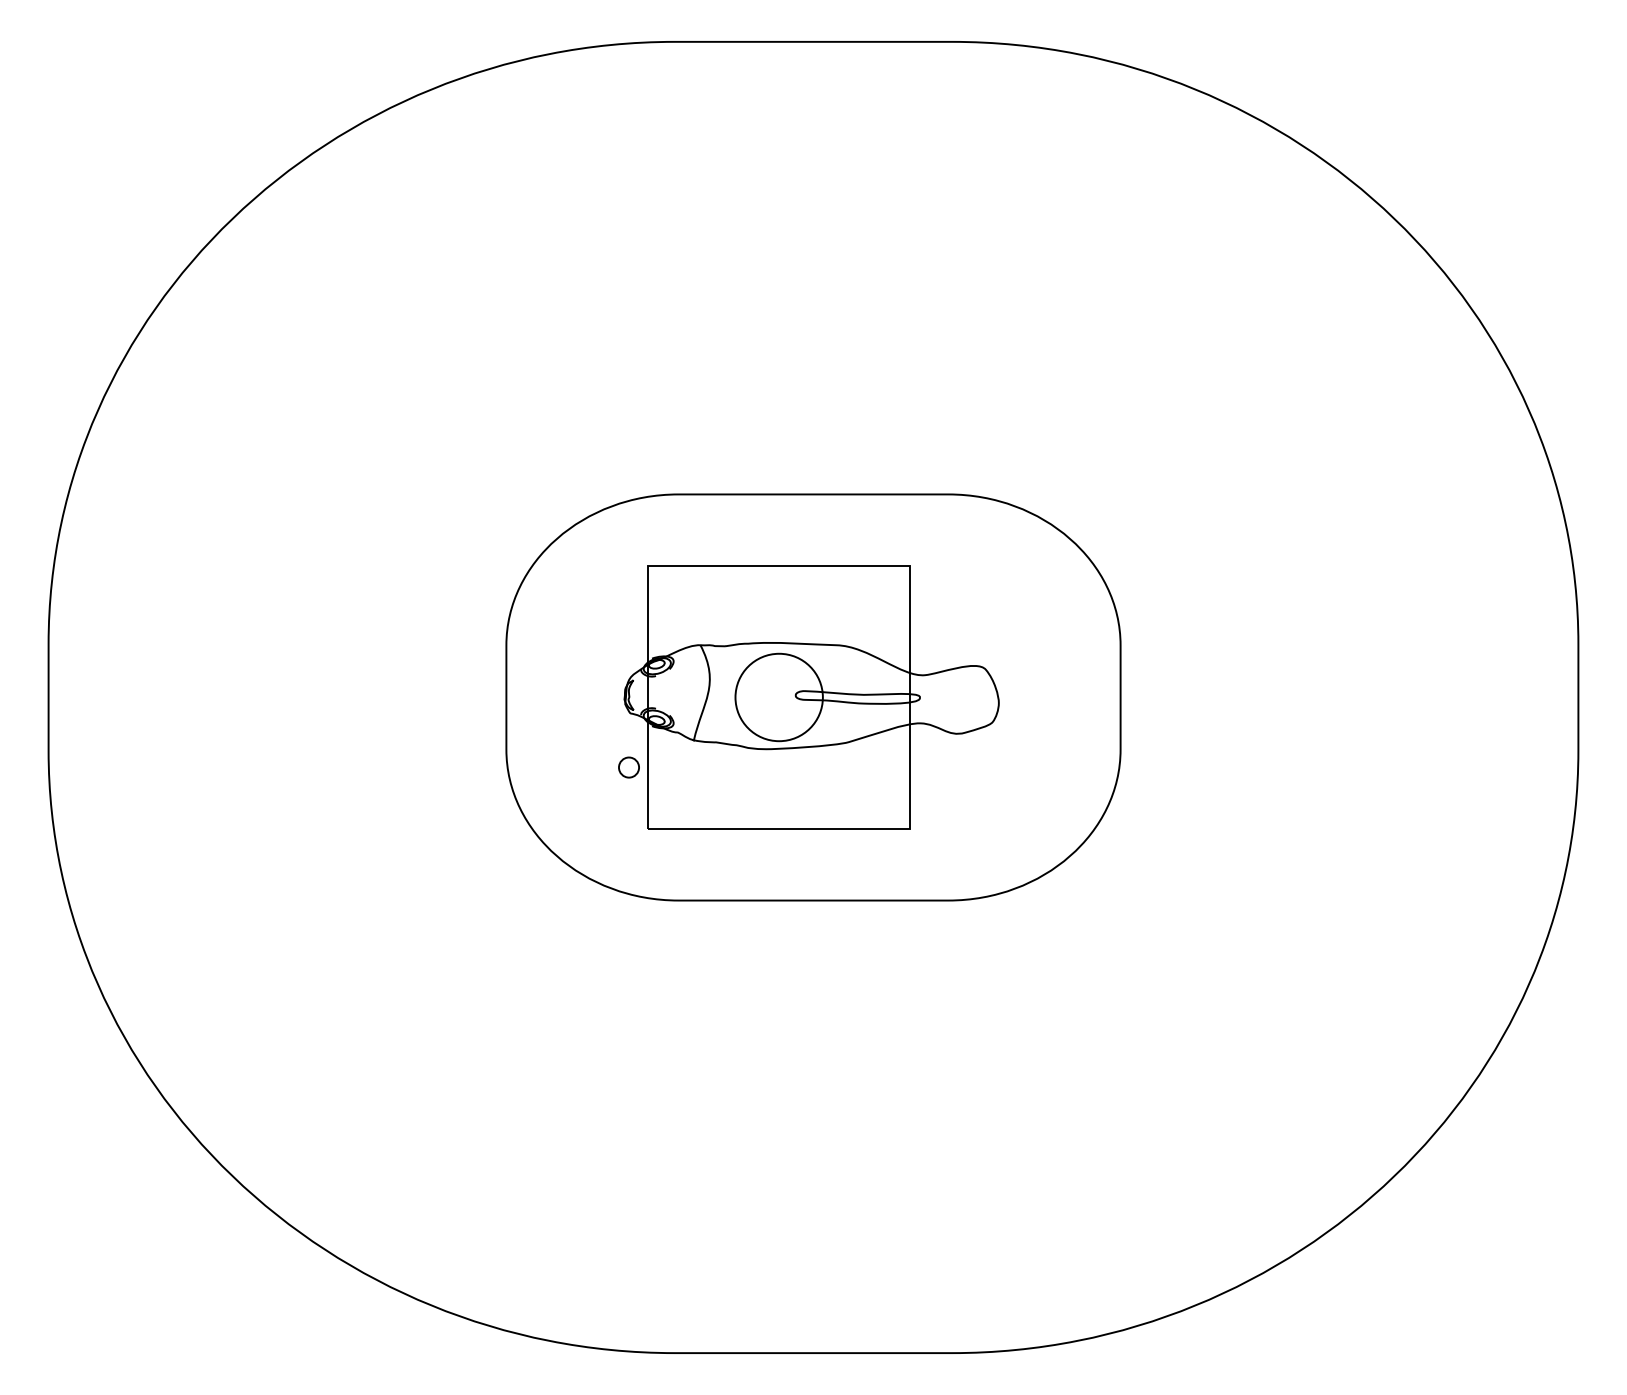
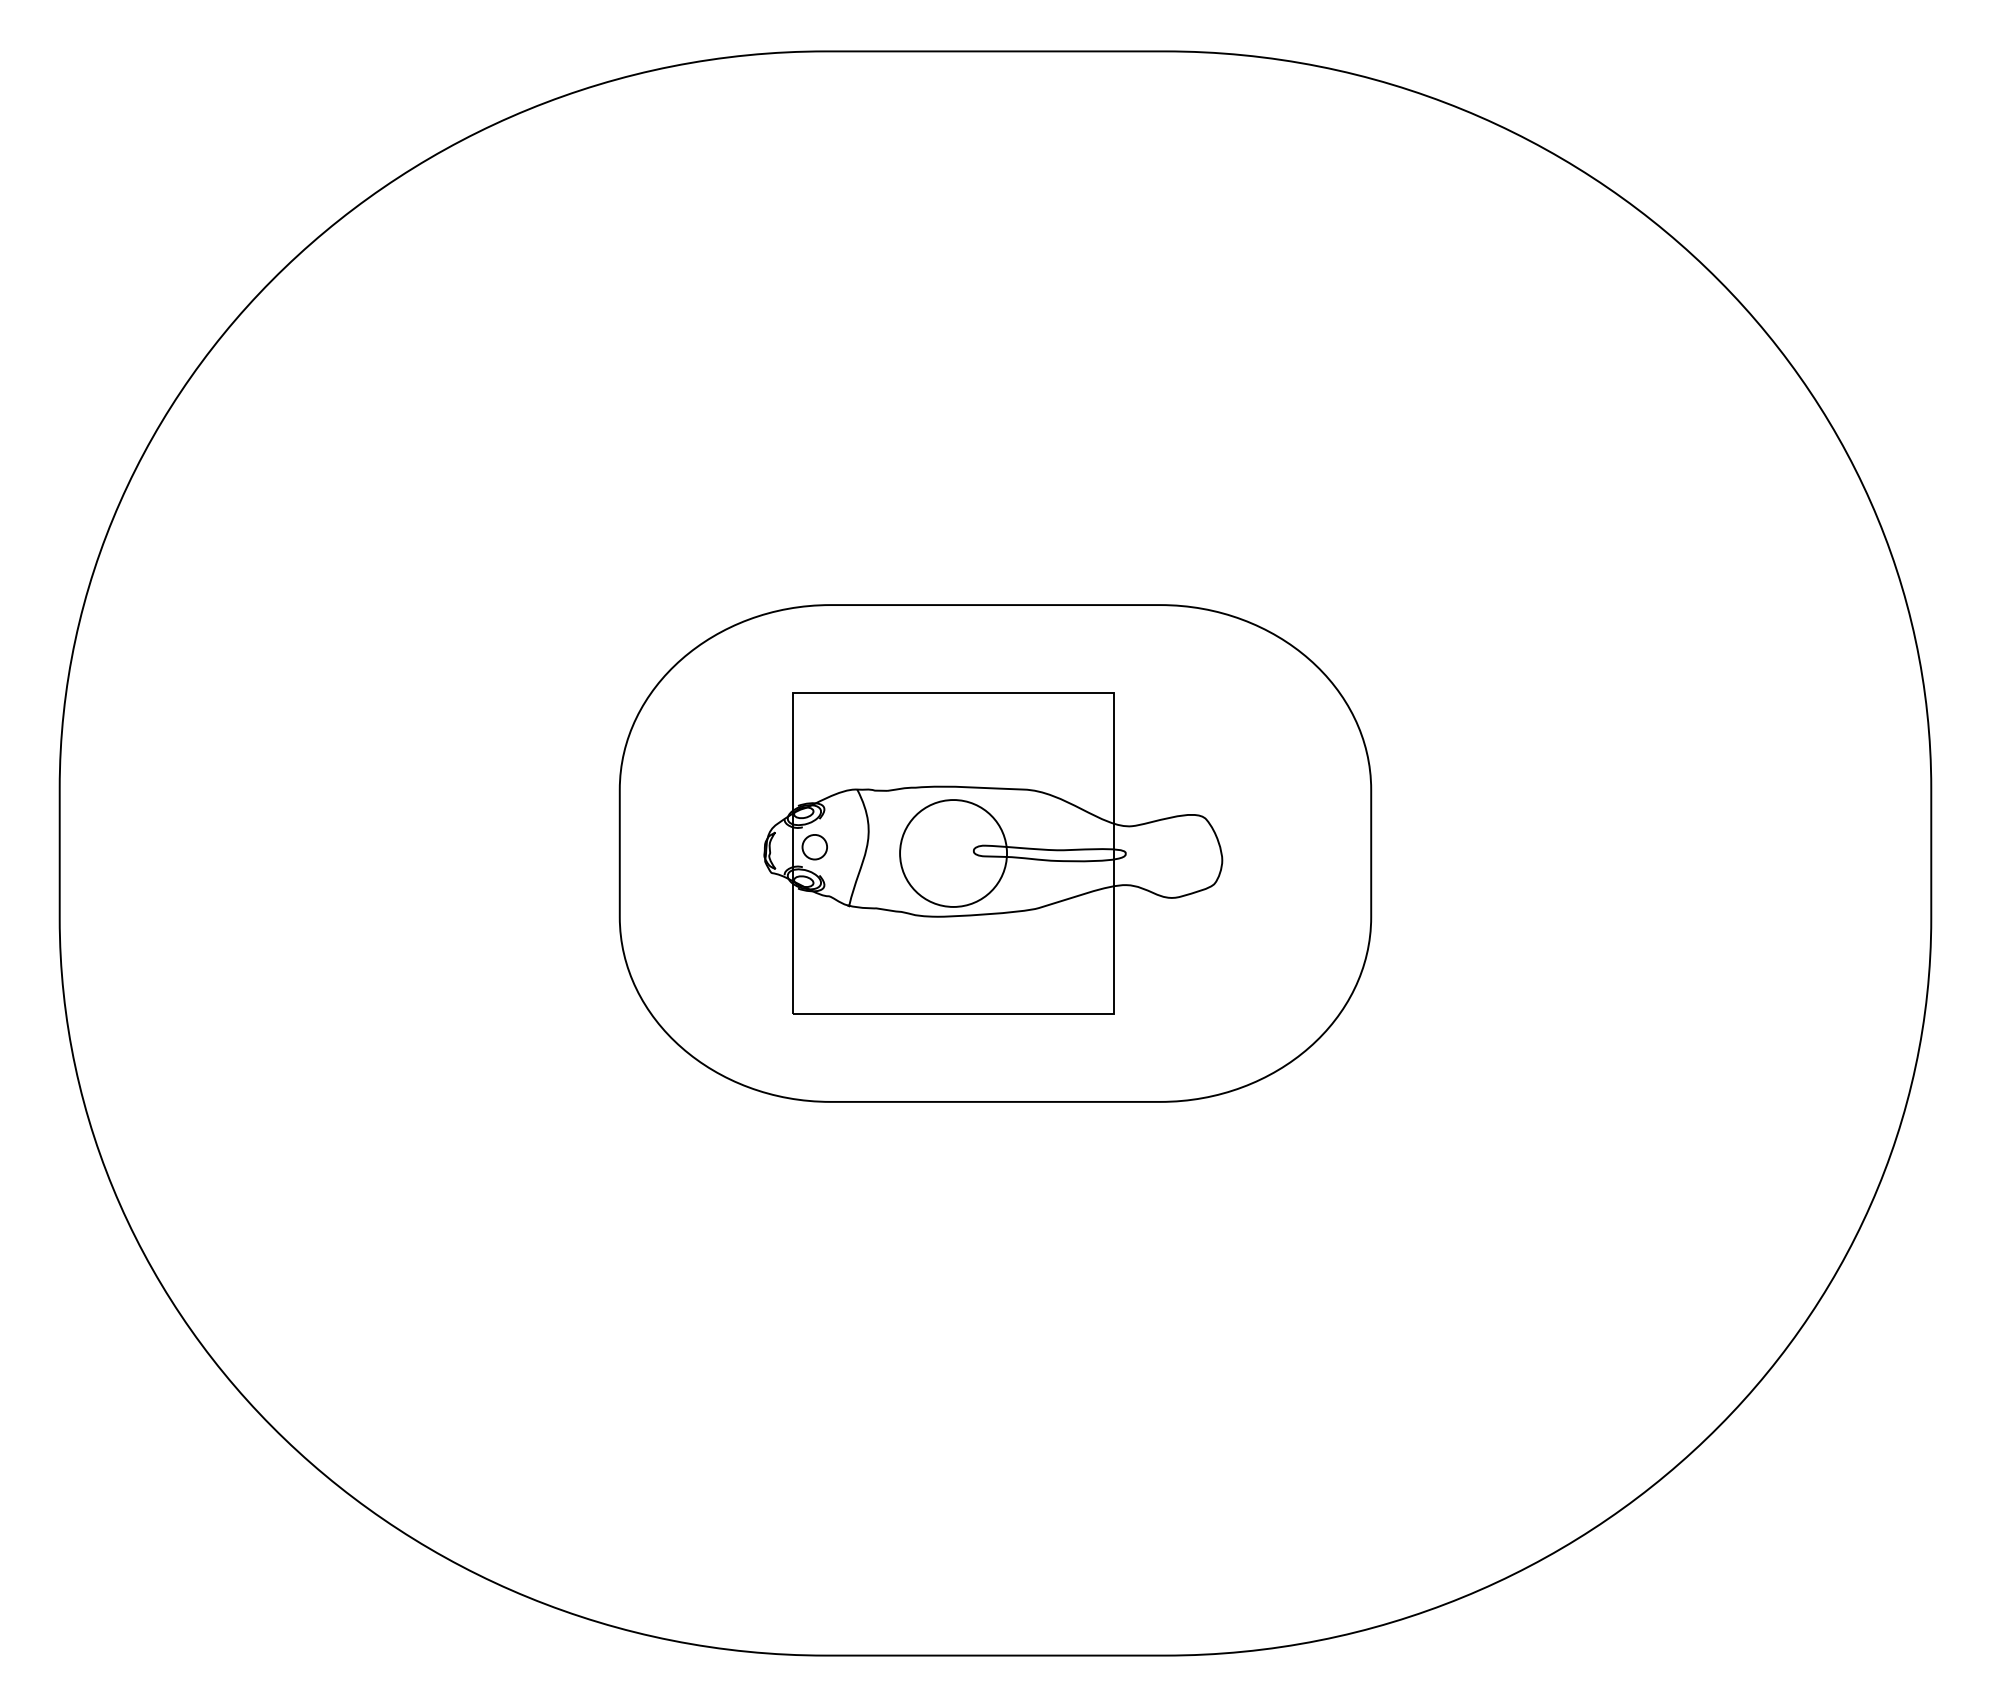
part: (628, 767) -> (814, 847), moved

